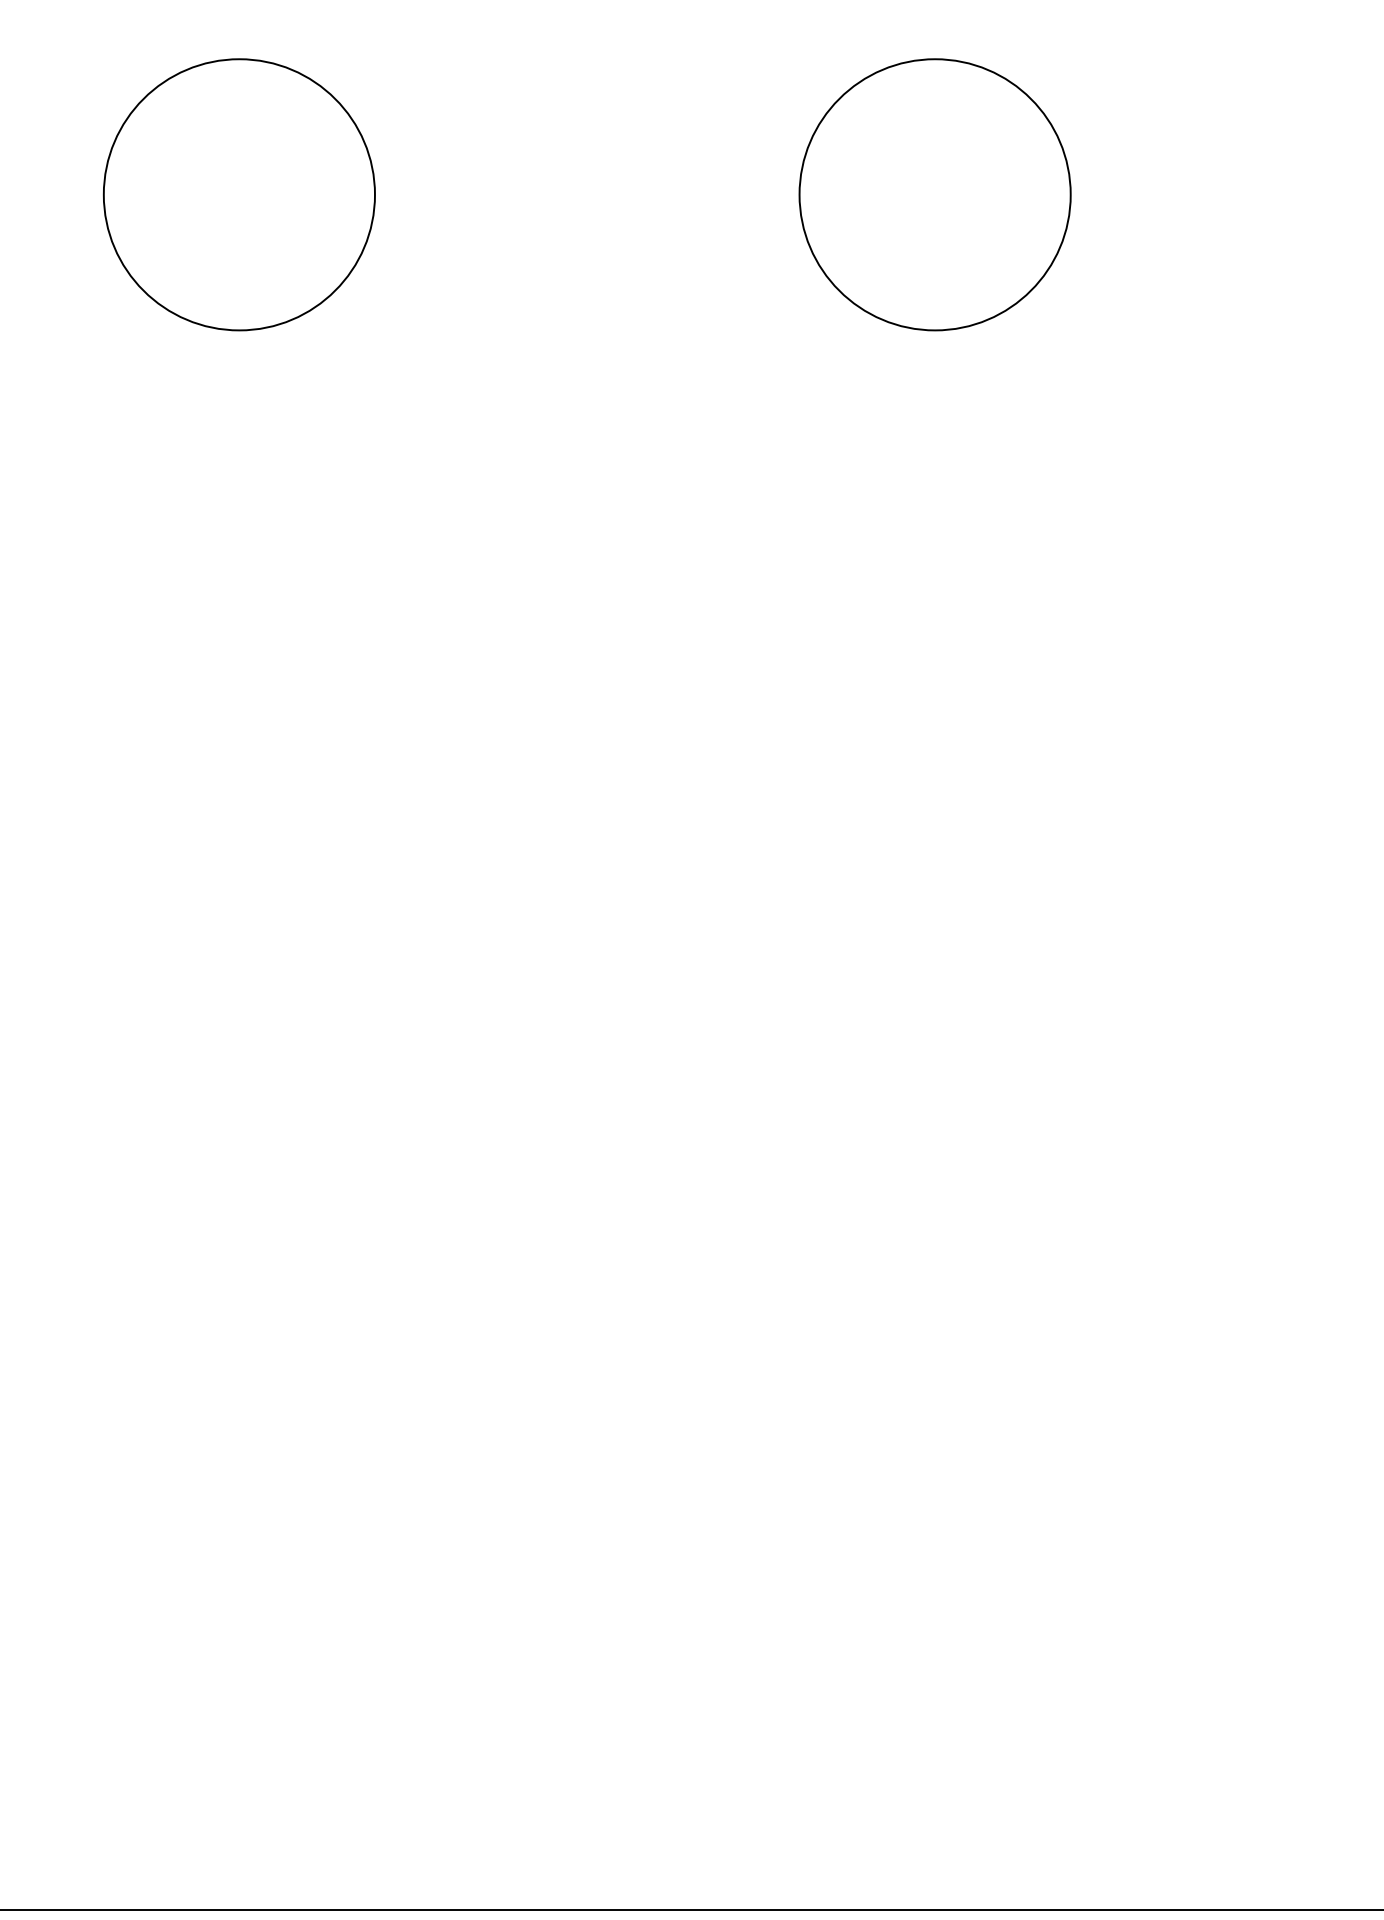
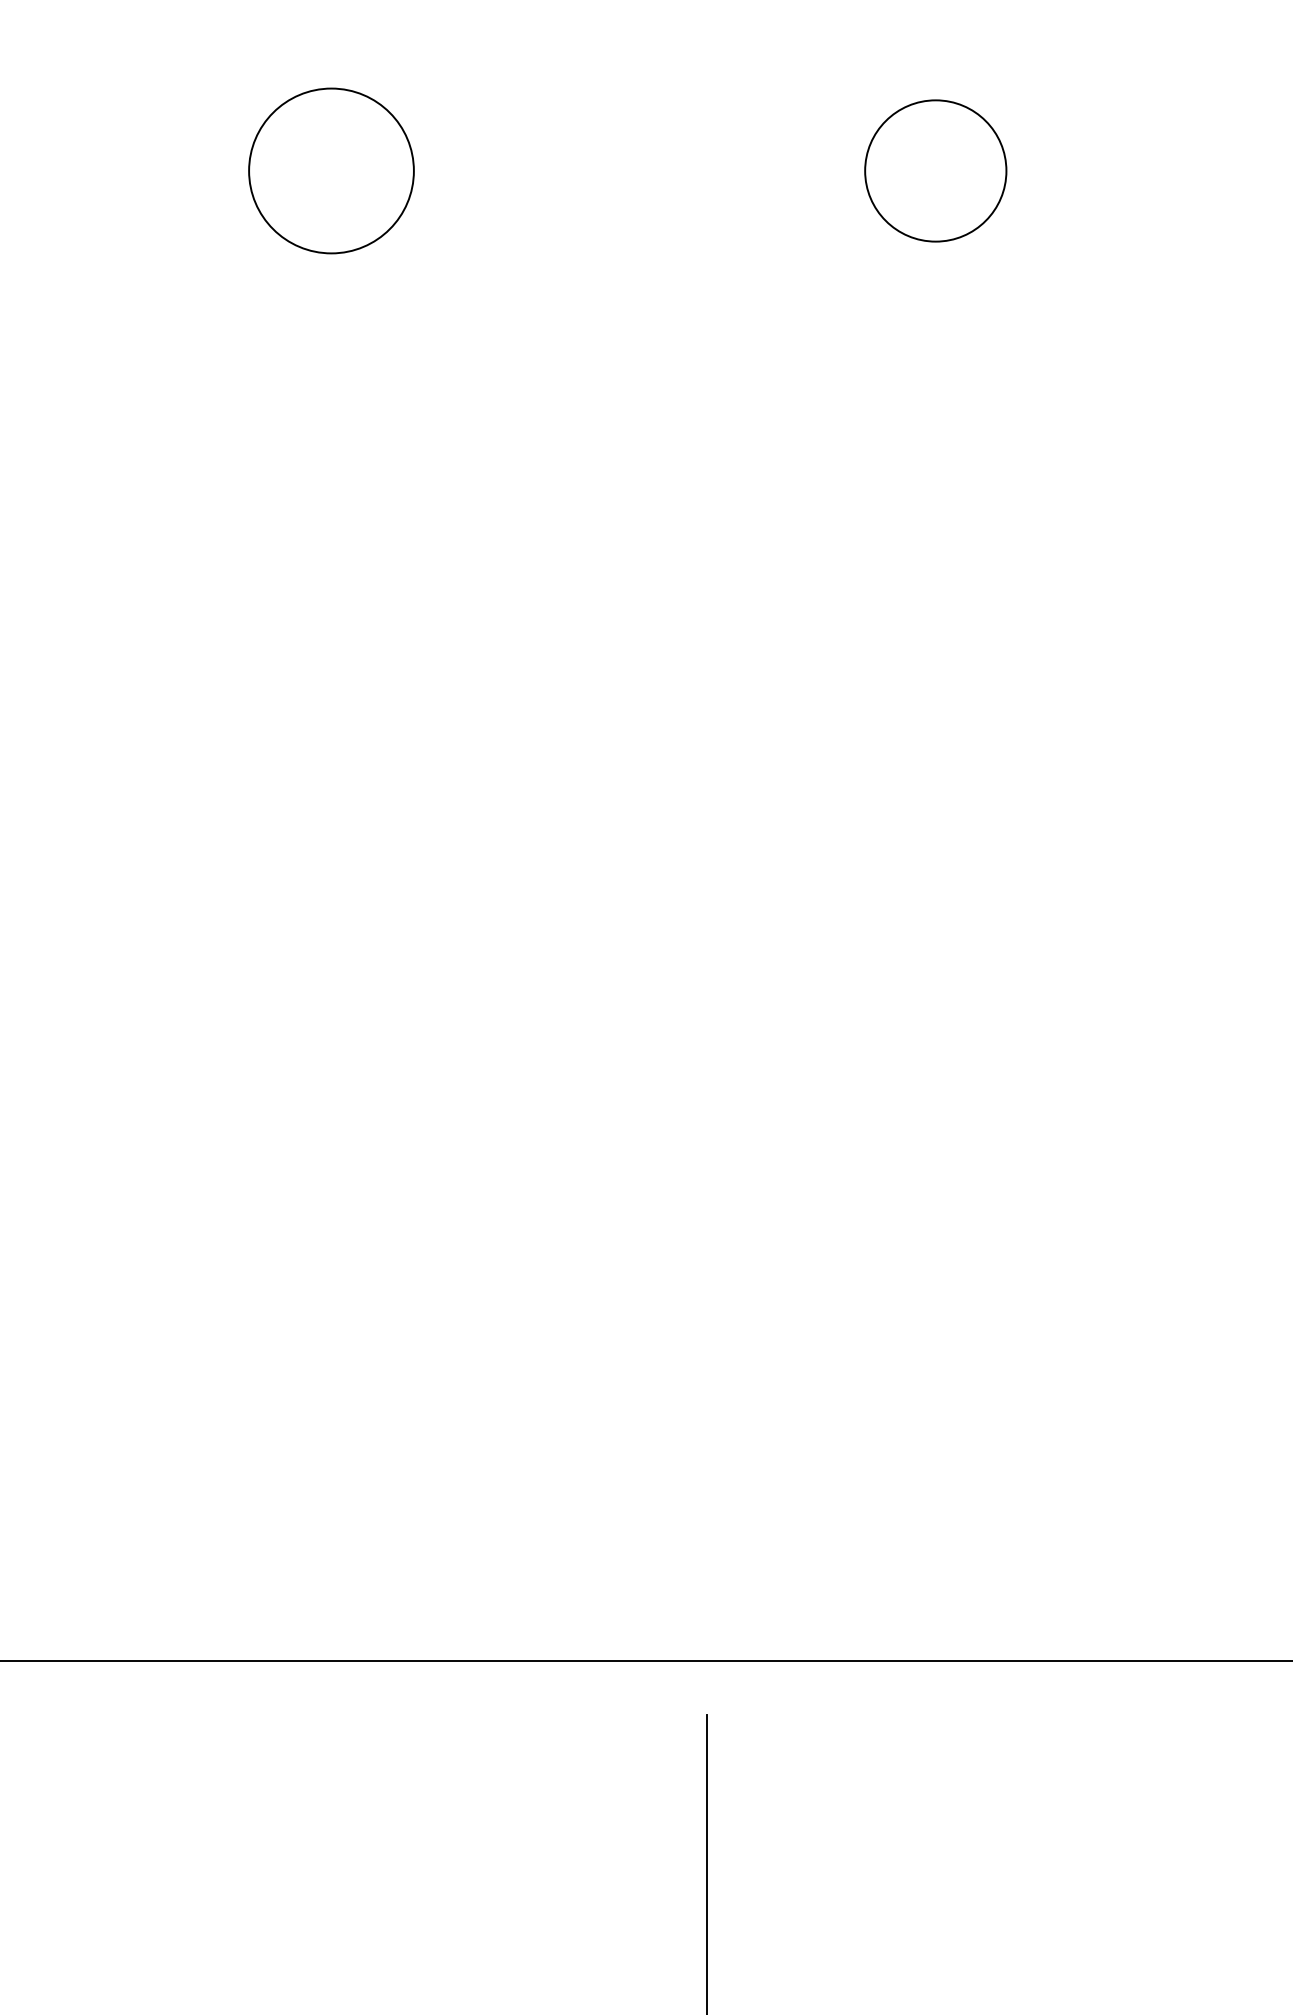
circle: (239, 194) -> (331, 170), size x0.7
circle: (934, 194) -> (935, 170), size x0.6

